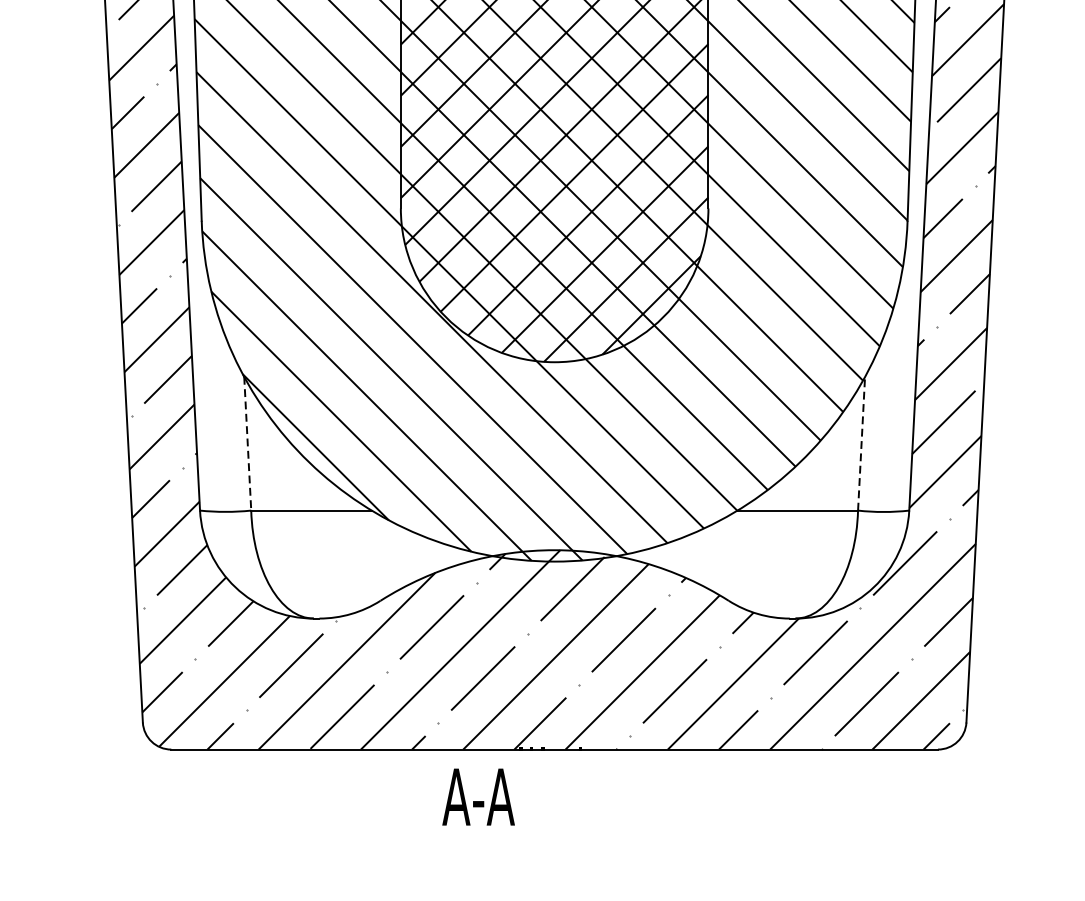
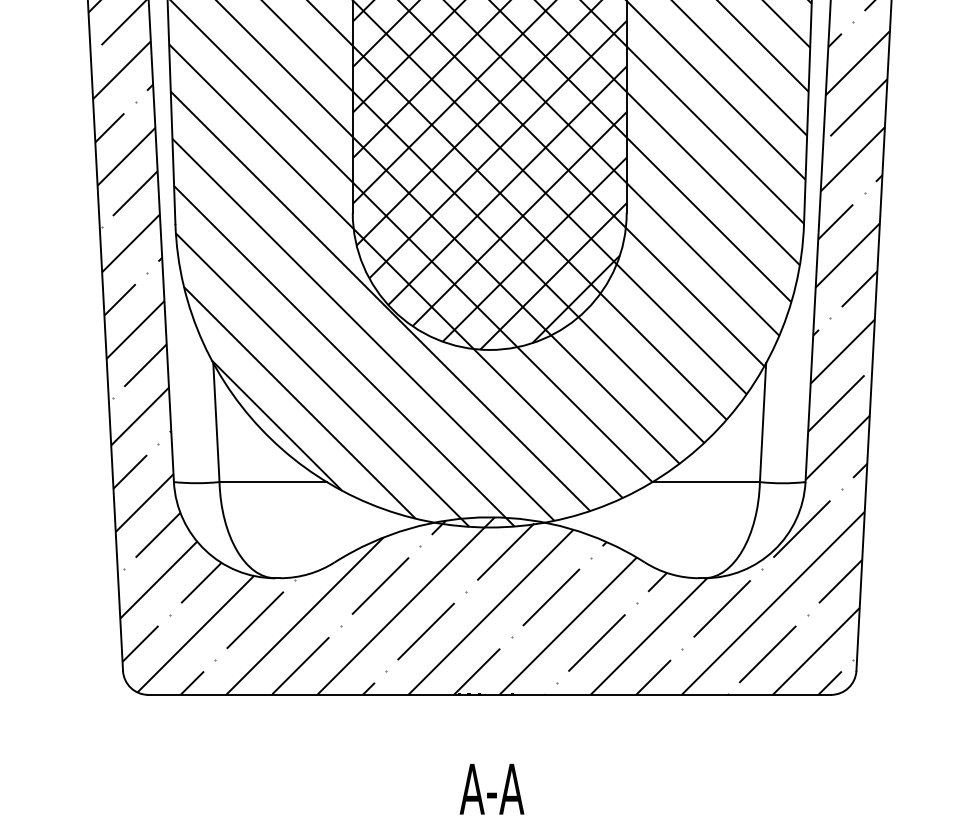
line: (247, 443) -> (216, 422), dashed -> solid
line: (862, 443) -> (763, 422), dashed -> solid
text: (478, 797) -> (491, 789), moved

